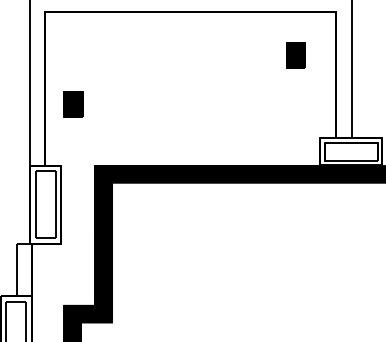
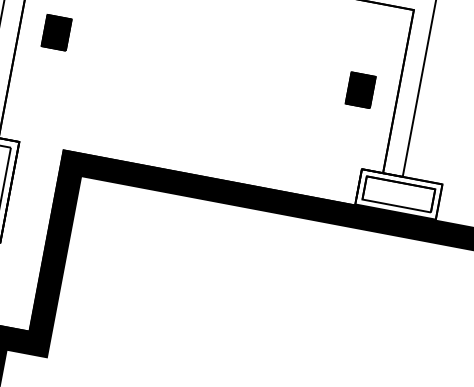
part: (295, 55) -> (359, 90), moved
part: (73, 104) -> (56, 32), moved

